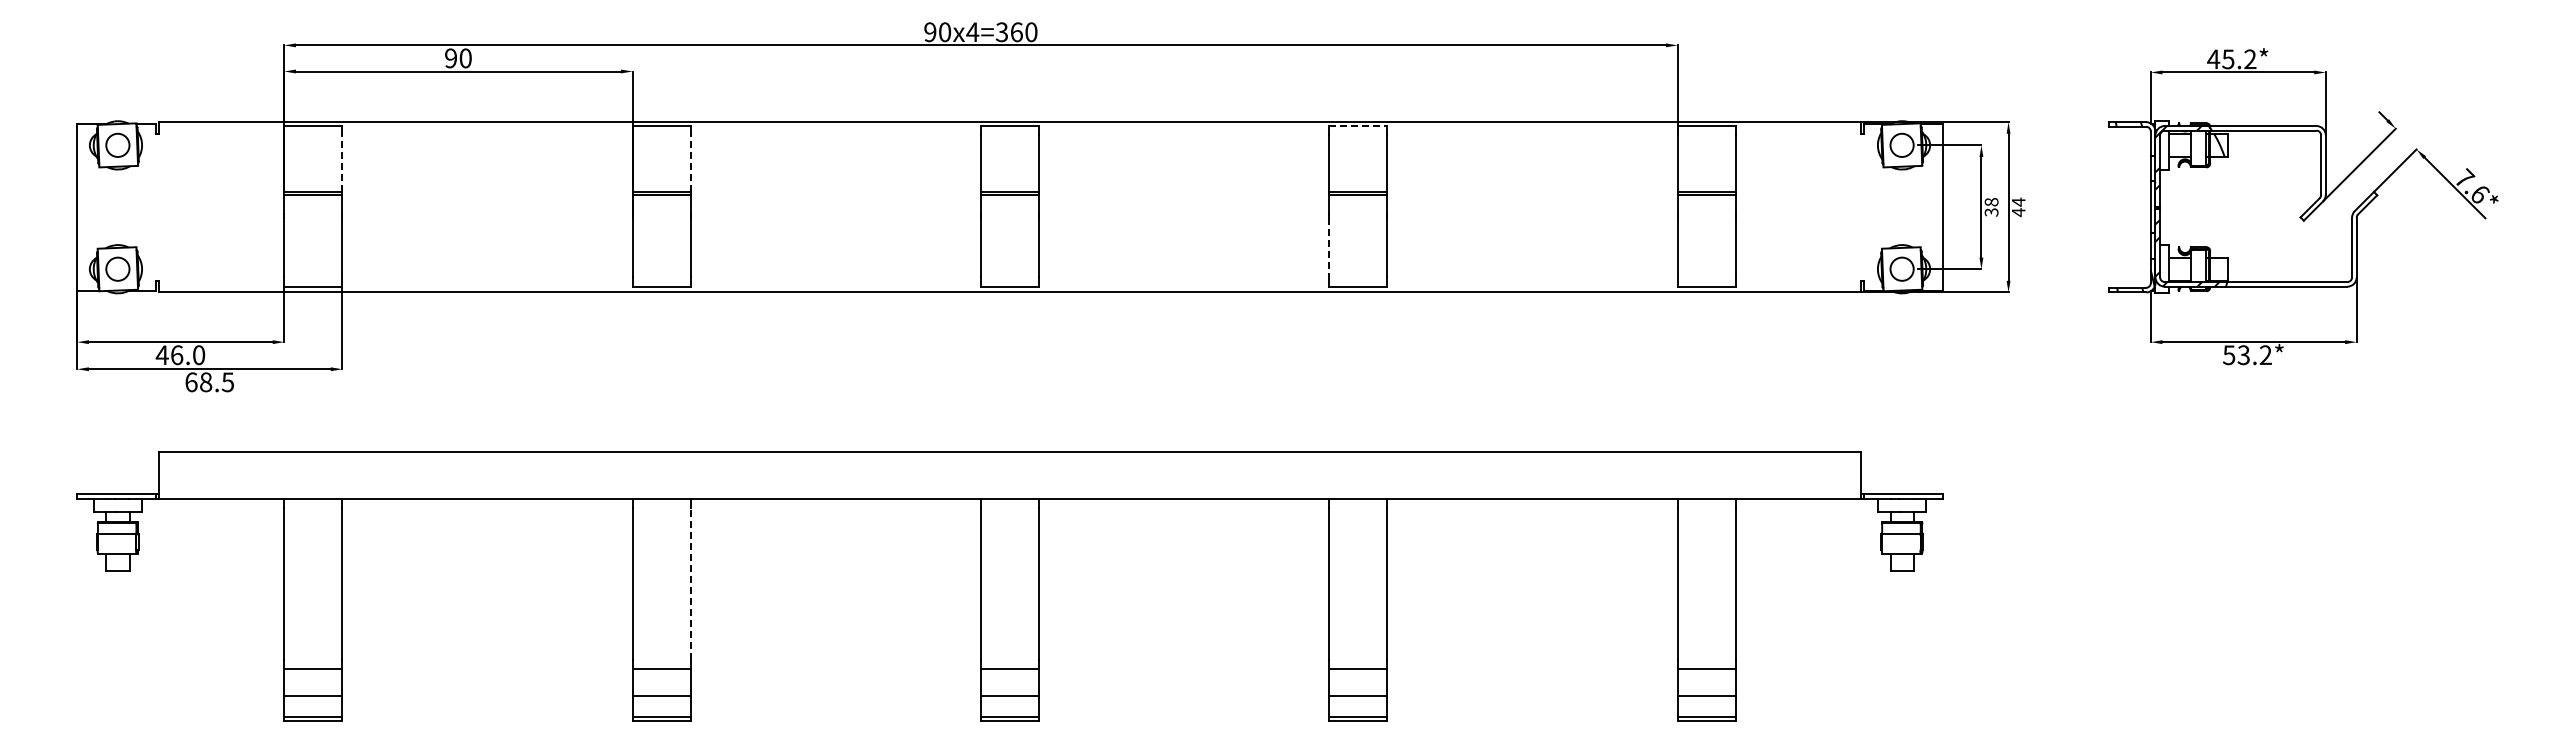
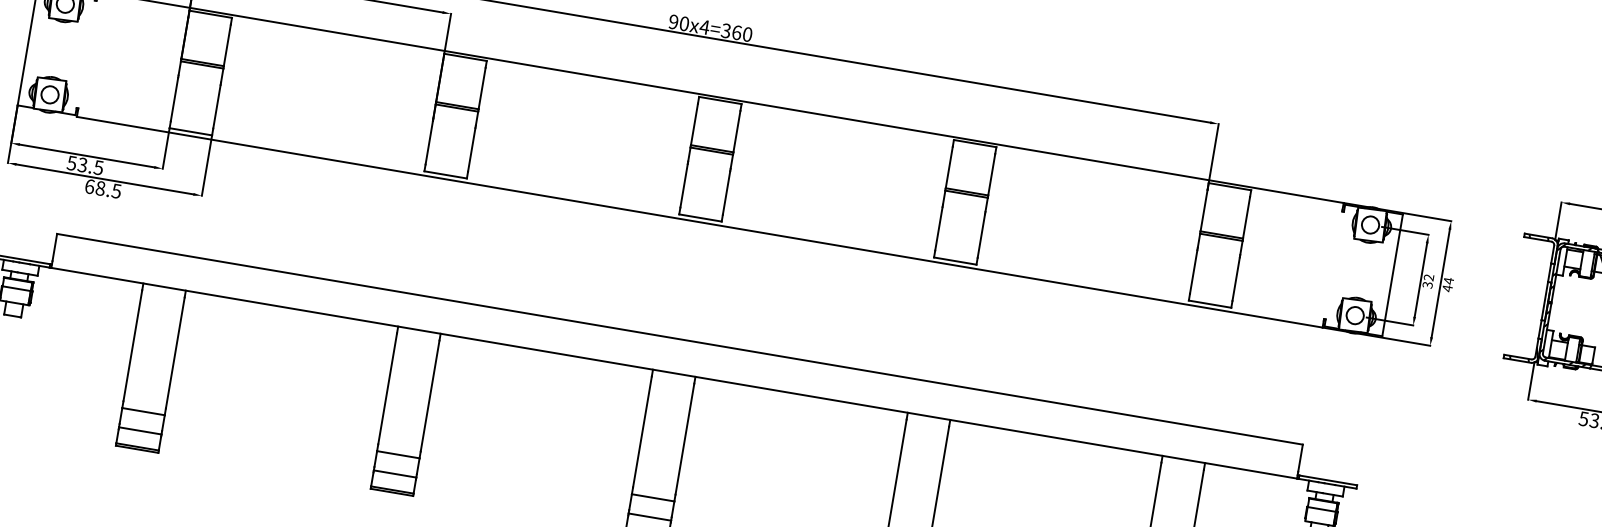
line: (1358, 126) -> (975, 143), dashed -> solid
line: (342, 163) -> (227, 45), dashed -> solid
line: (690, 163) -> (482, 88), dashed -> solid
text: (1991, 202) -> (1428, 277), 38 -> 32
line: (1329, 247) -> (939, 228), dashed -> solid
text: (180, 355) -> (85, 165), 46.0 -> 53.5
line: (690, 584) -> (429, 396), dashed -> solid

